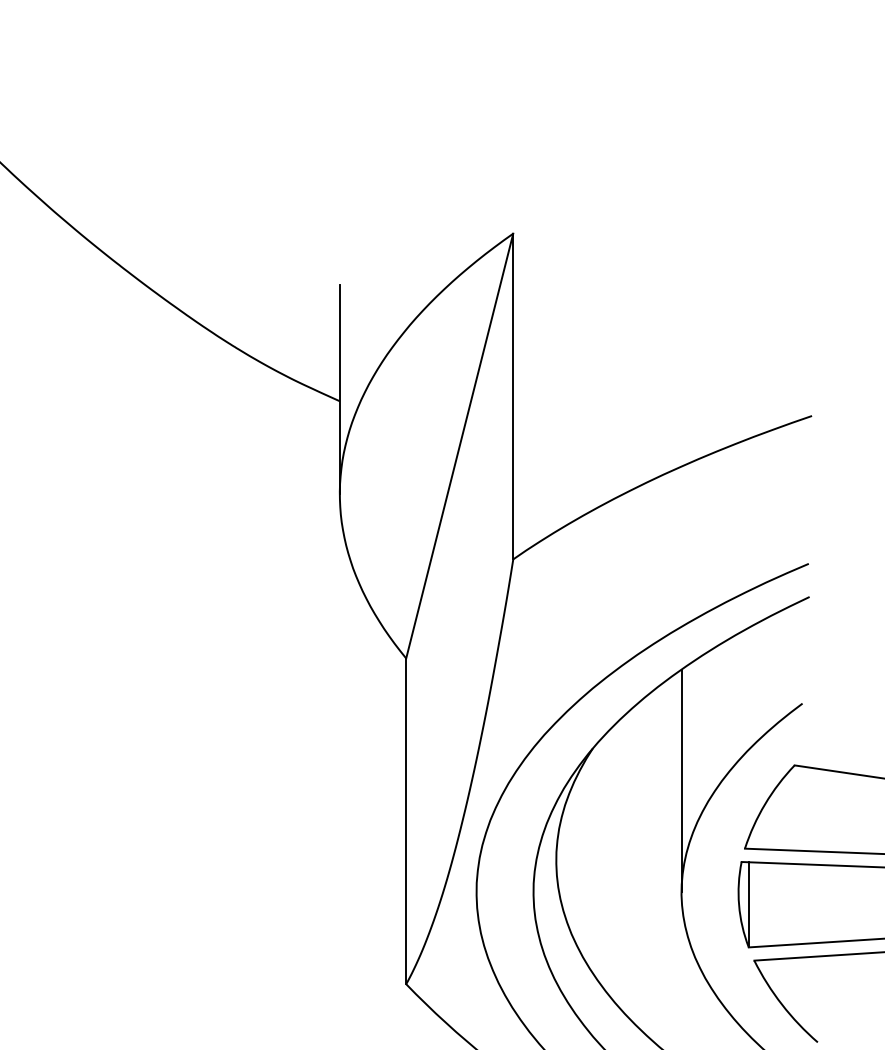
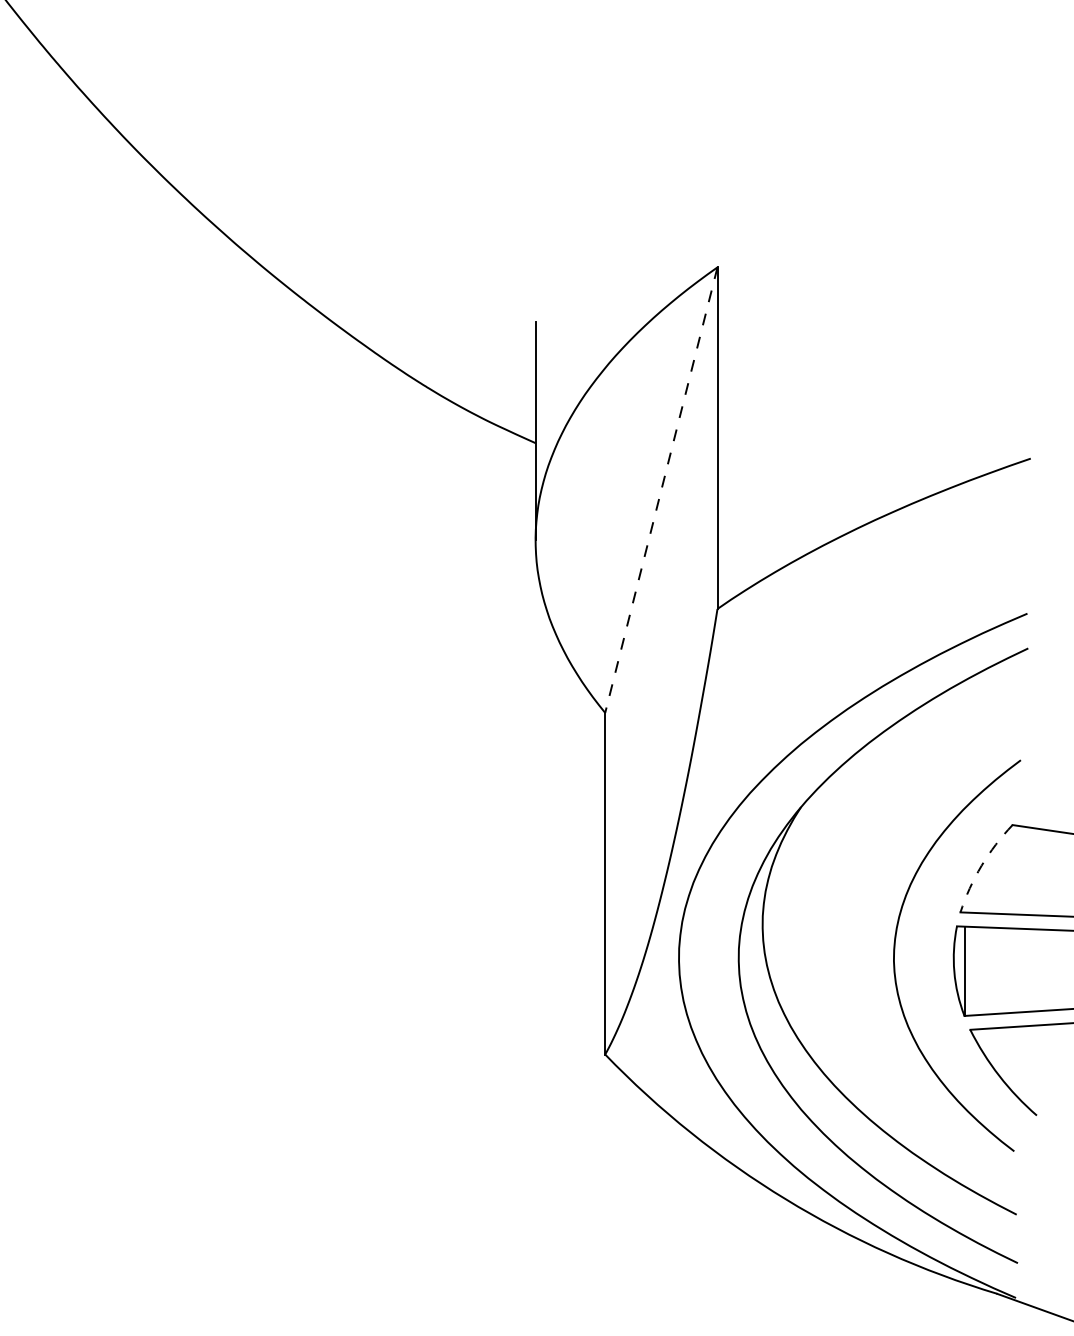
line: (459, 446) -> (661, 490), solid -> dashed
line: (681, 781) -> (893, 841), removed
arc: (765, 803) -> (981, 865), solid -> dashed

